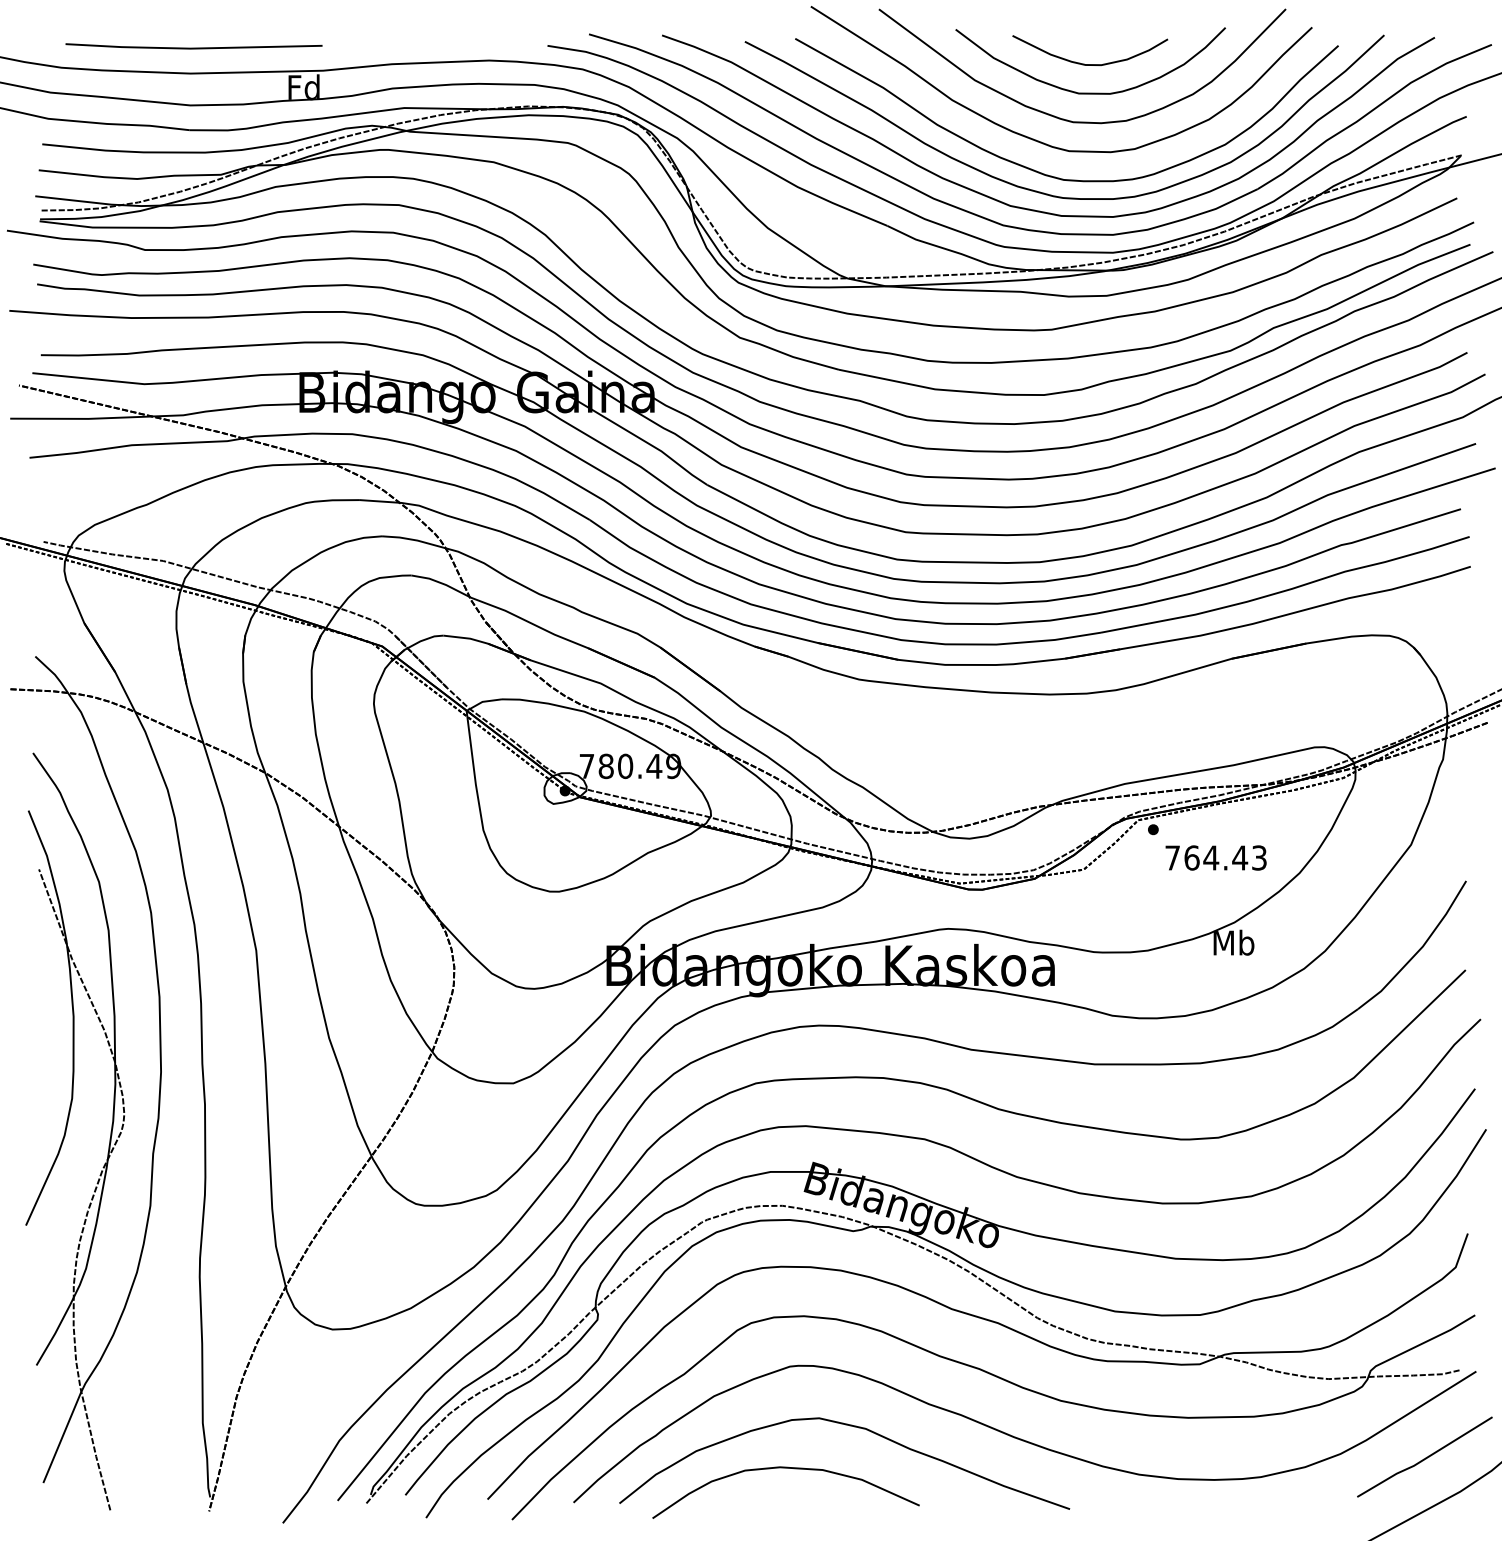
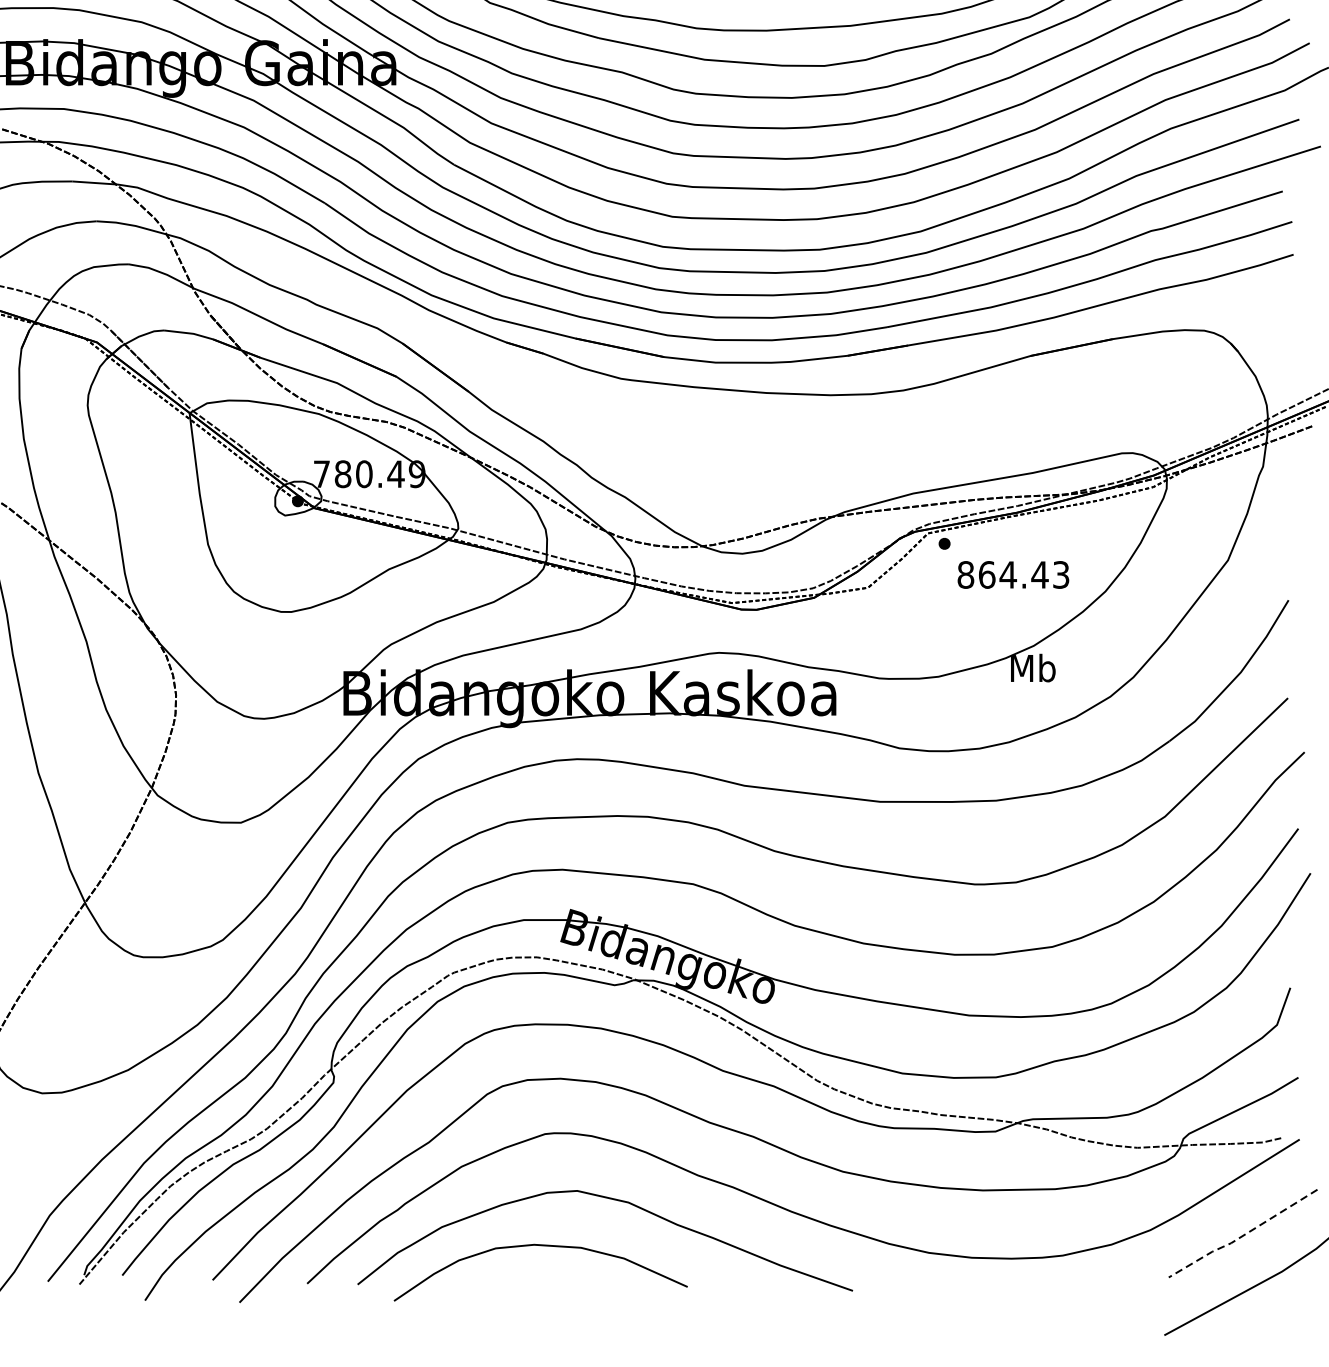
text: (1172, 857) -> (965, 574), 764.43 -> 864.43
line: (1424, 1459) -> (1242, 1236), solid -> dashed

